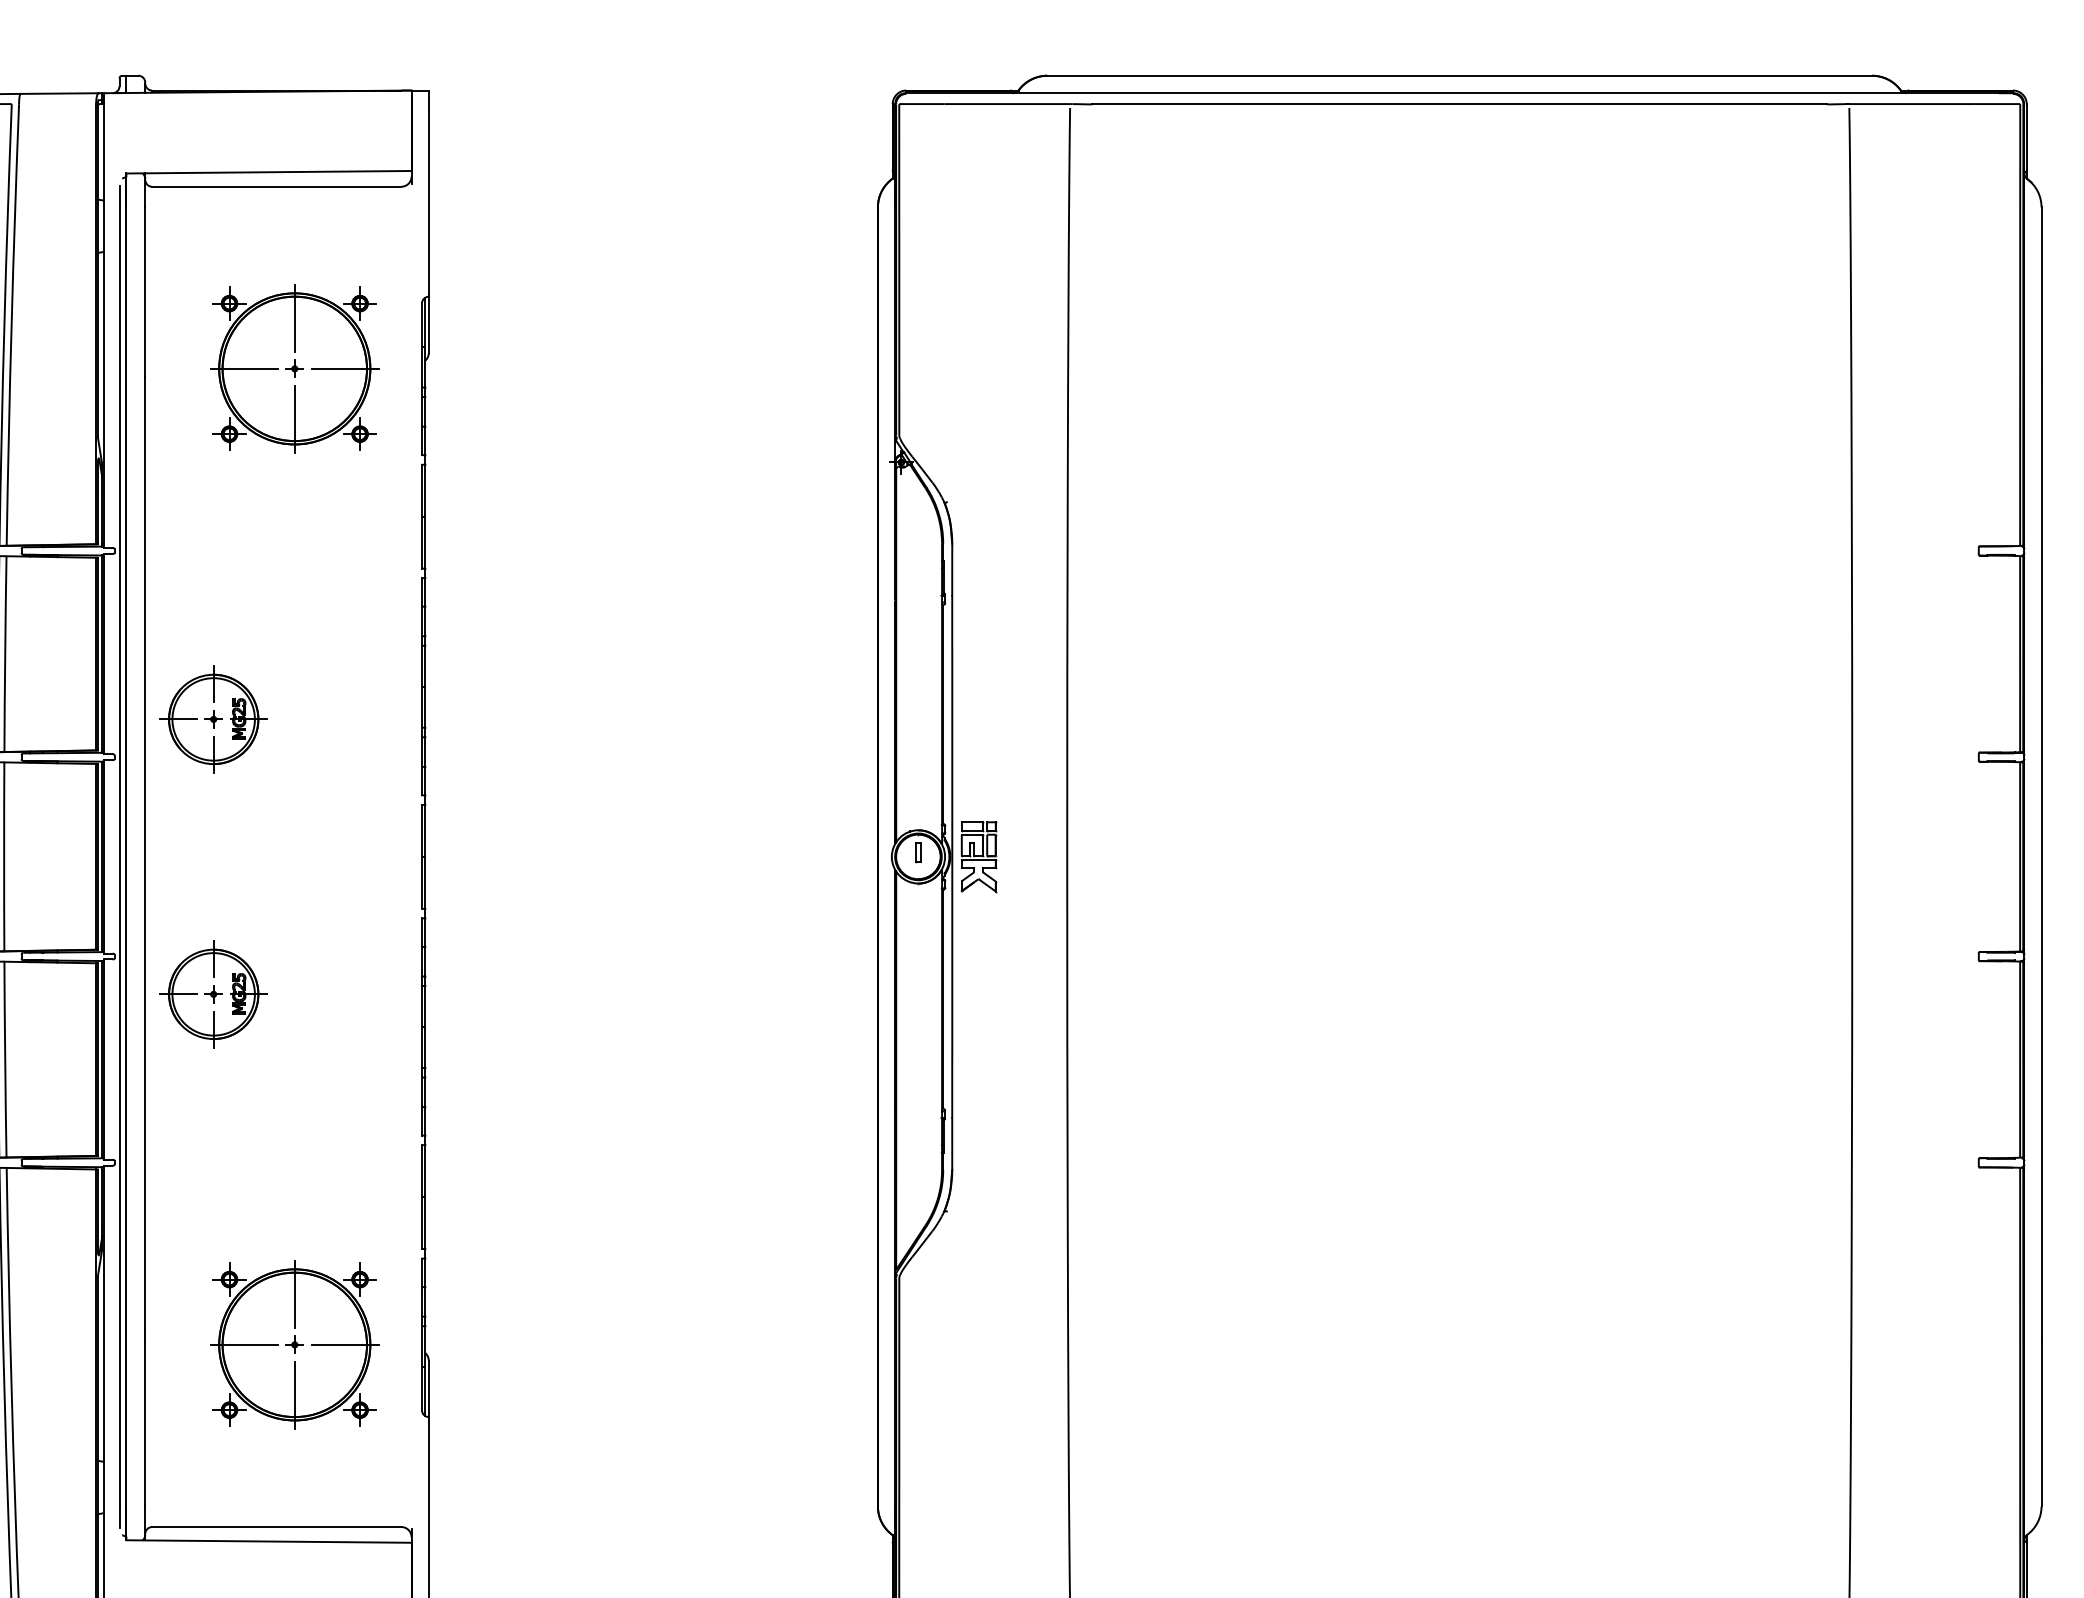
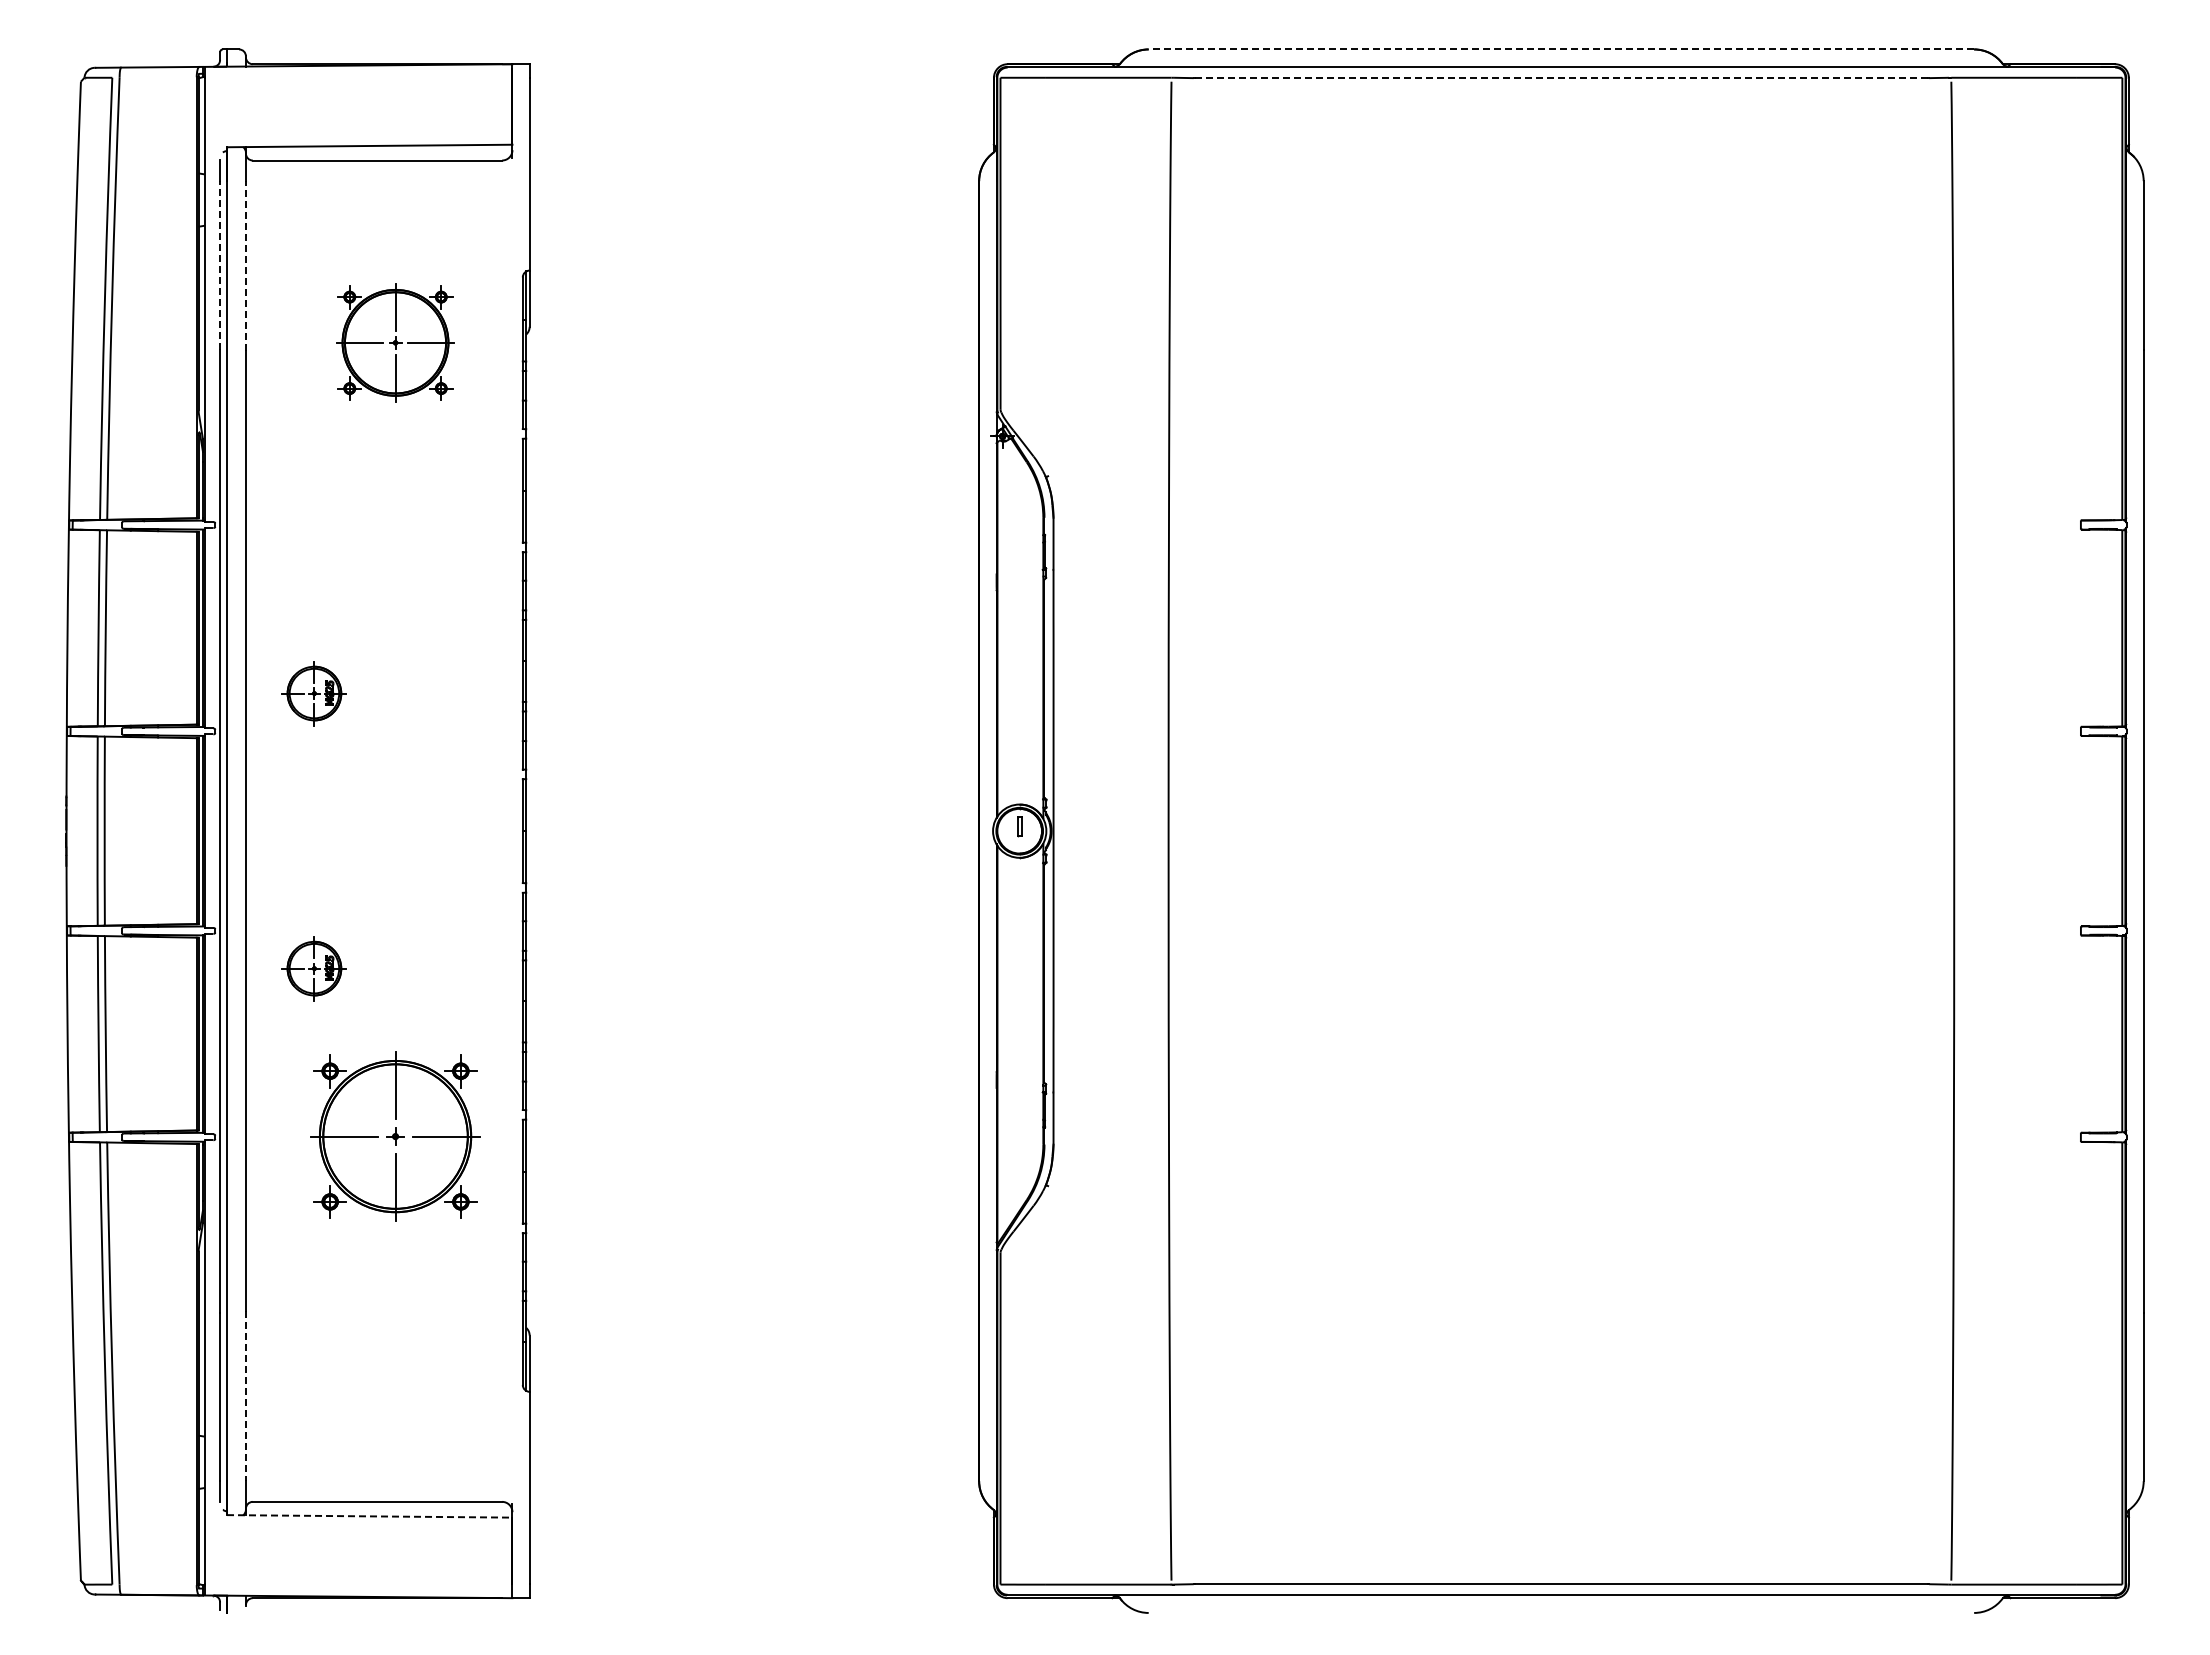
line: (1459, 75) -> (1561, 49), solid -> dashed
line: (1459, 104) -> (1561, 78), solid -> dashed
line: (119, 290) -> (220, 264), solid -> dashed
line: (144, 291) -> (245, 265), solid -> dashed
part: (294, 368) -> (395, 342), size x0.7
part: (213, 719) -> (314, 693), size x0.6
part: (979, 857) -> (1080, 831), removed
part: (213, 994) -> (314, 968), size x0.6
part: (294, 1344) -> (395, 1136), moved
line: (144, 1421) -> (245, 1396), solid -> dashed
line: (268, 1541) -> (369, 1516), solid -> dashed

